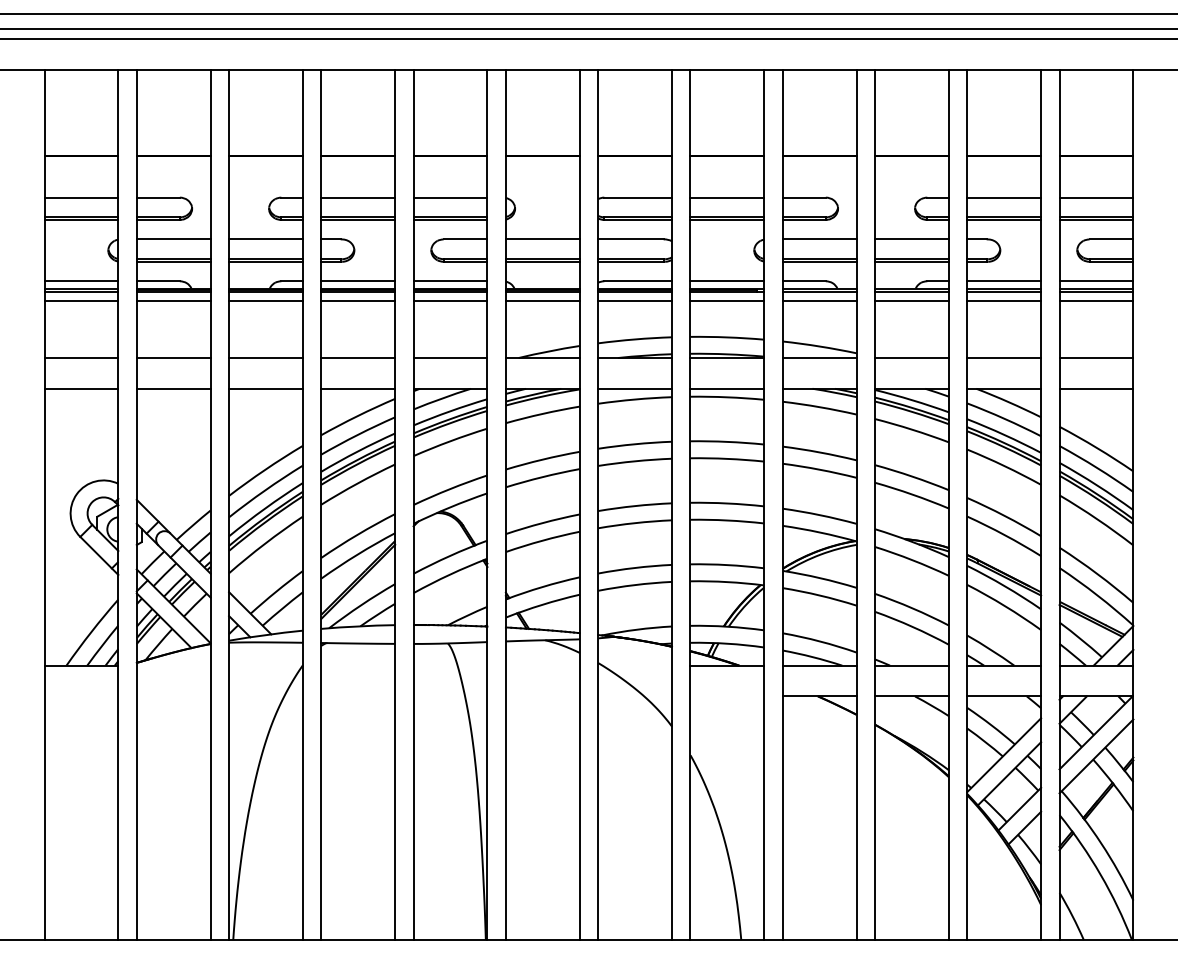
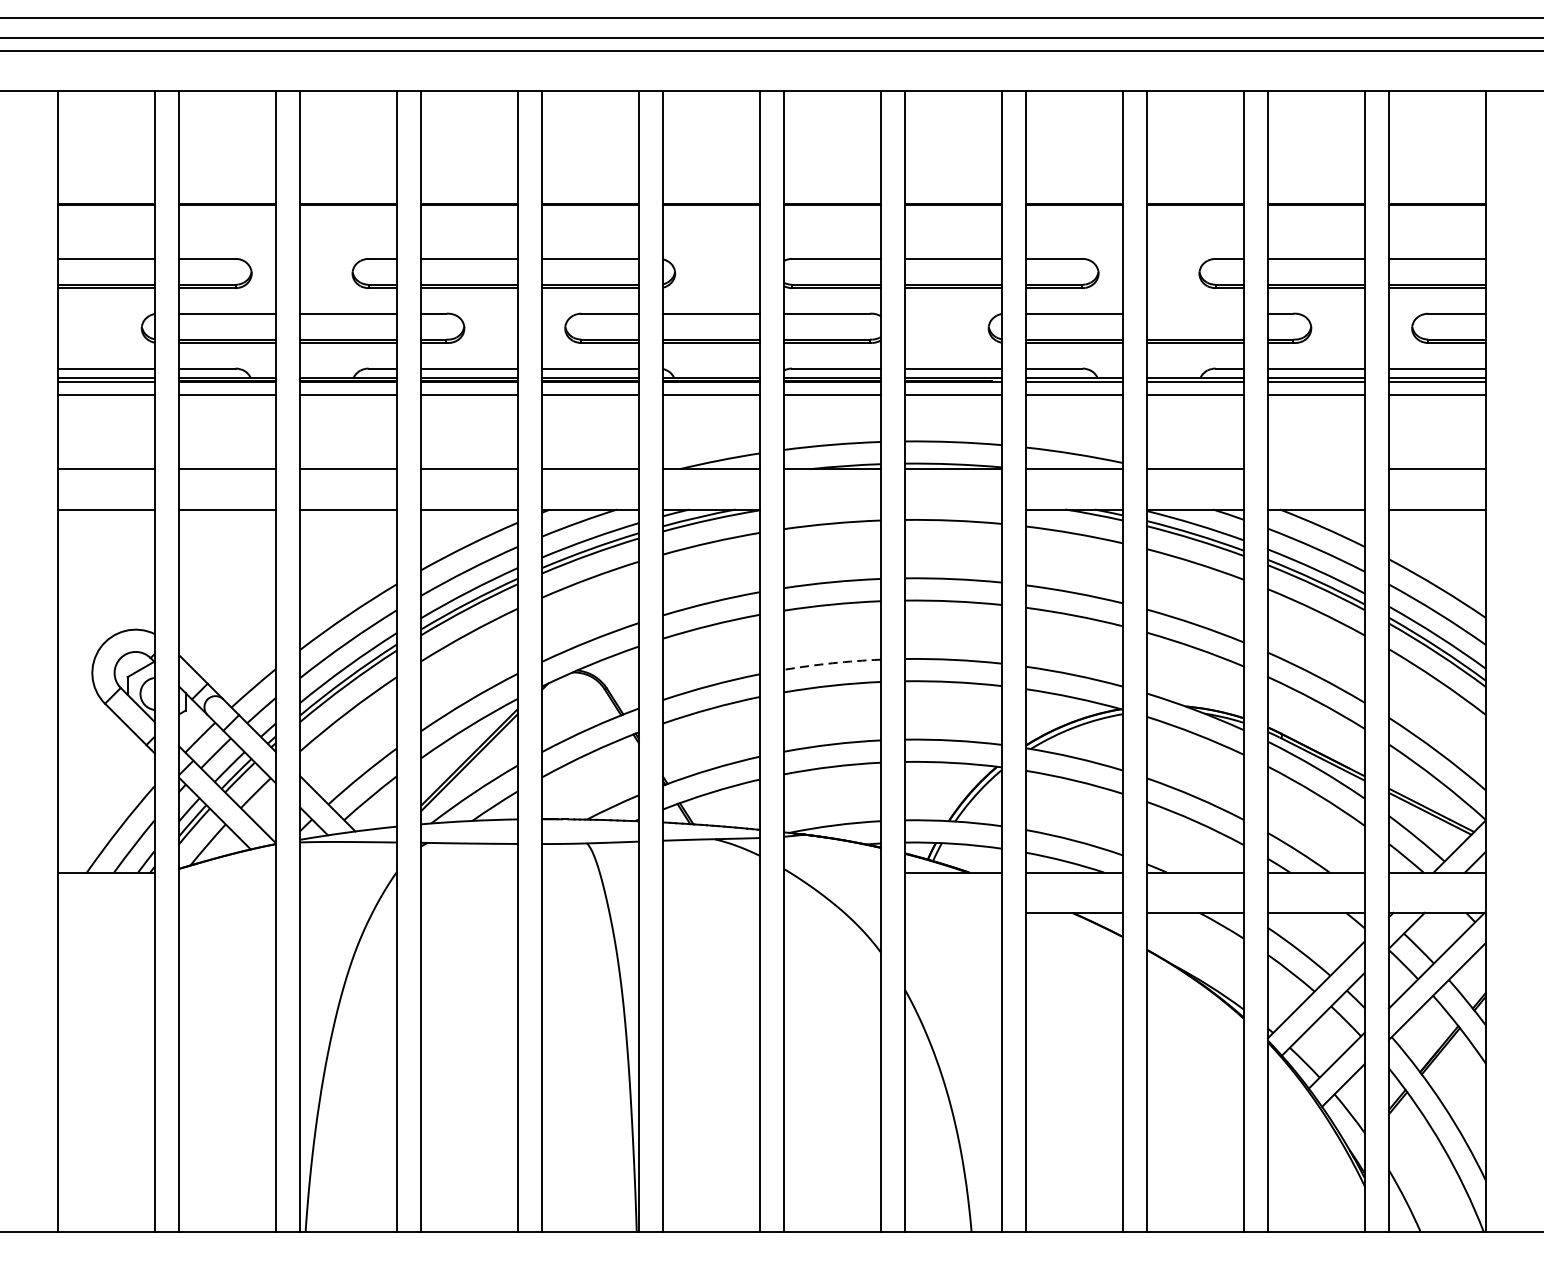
line: (911, 239) -> (1194, 313), removed
line: (1004, 358) -> (1316, 469), removed
line: (635, 388) -> (832, 509), removed
line: (727, 388) -> (953, 509), removed
arc: (634, 506) -> (831, 663), solid -> dashed

